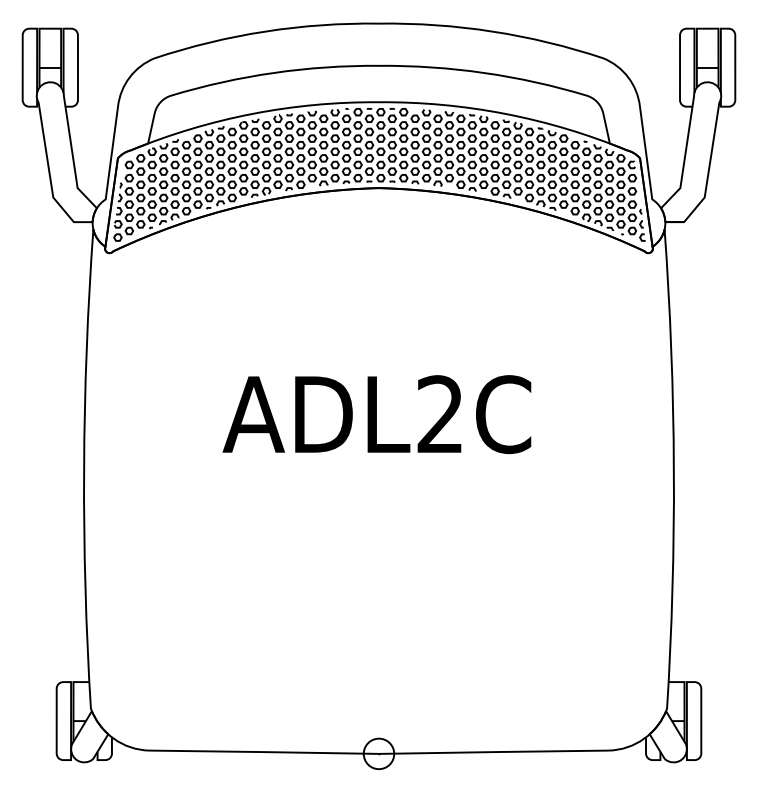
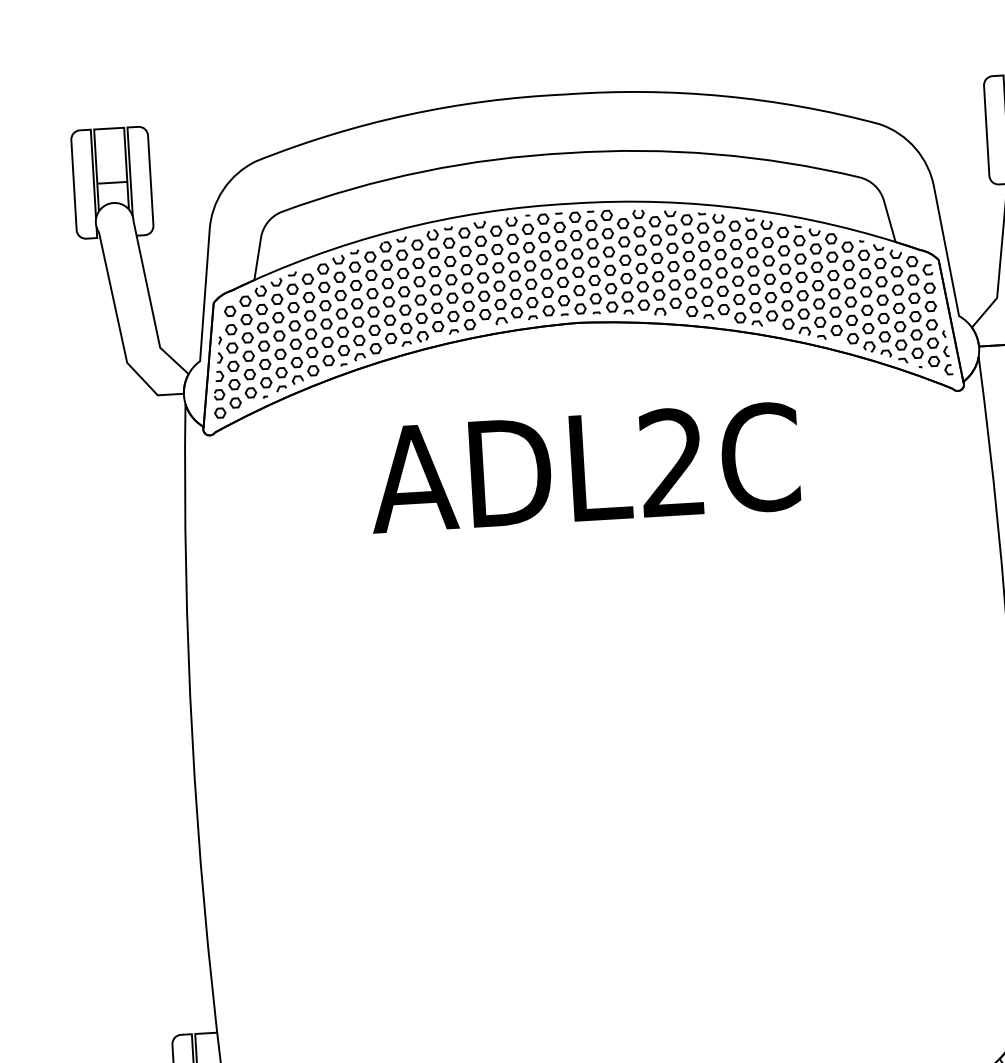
text: (376, 414) -> (583, 468), moved

